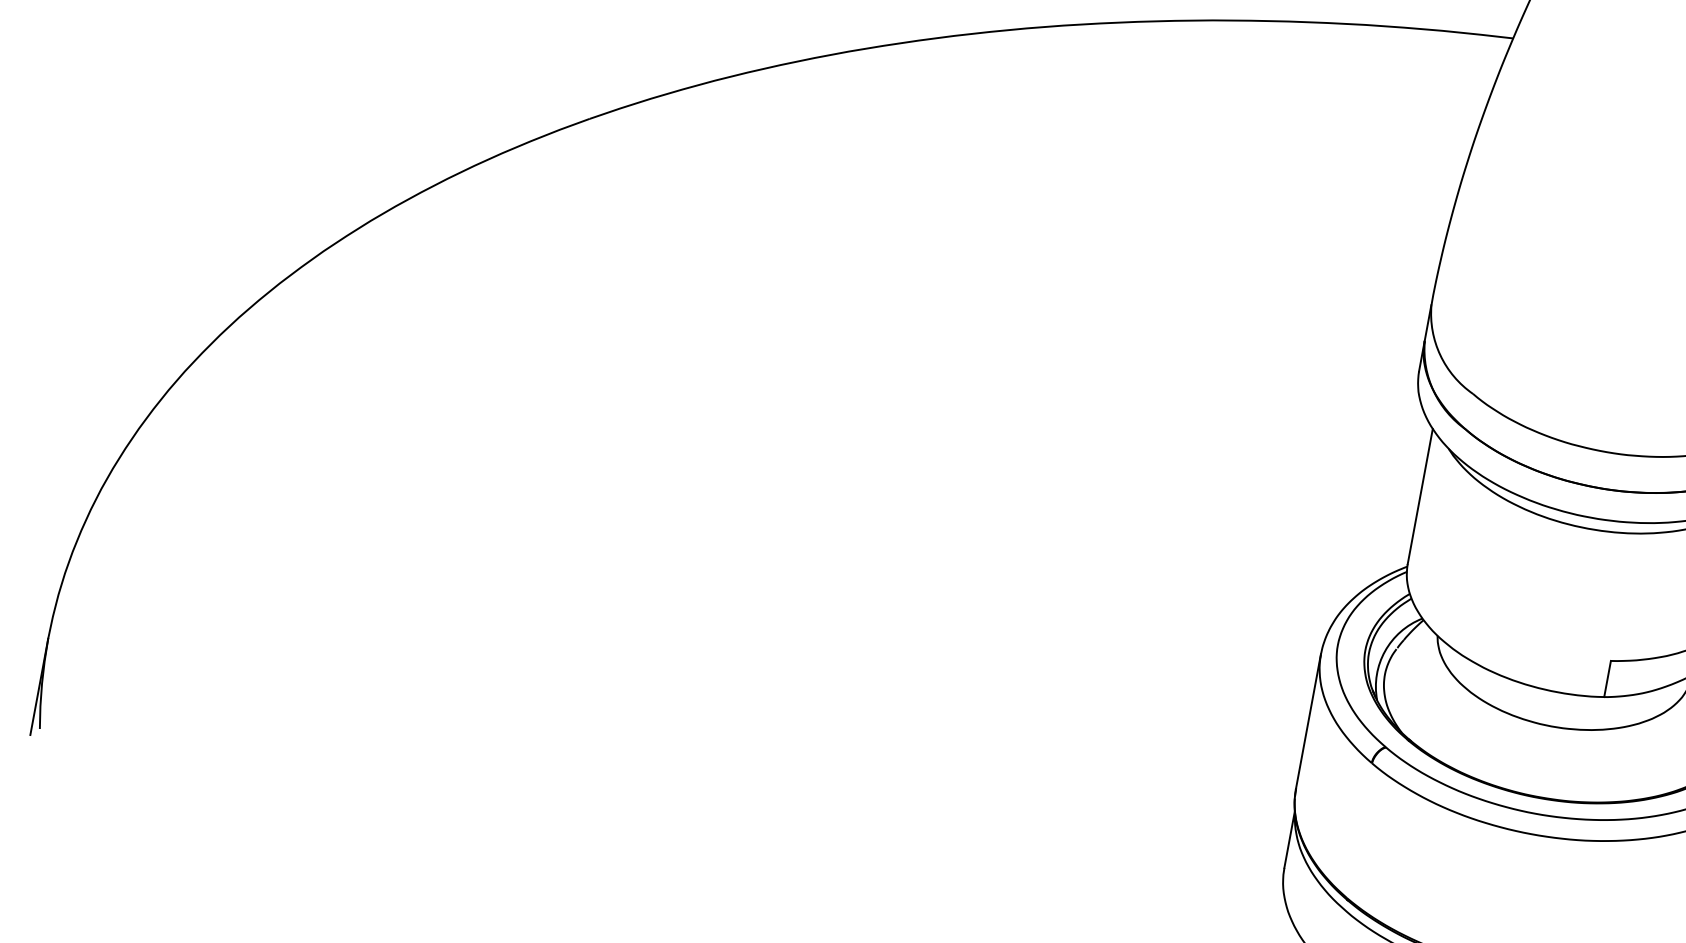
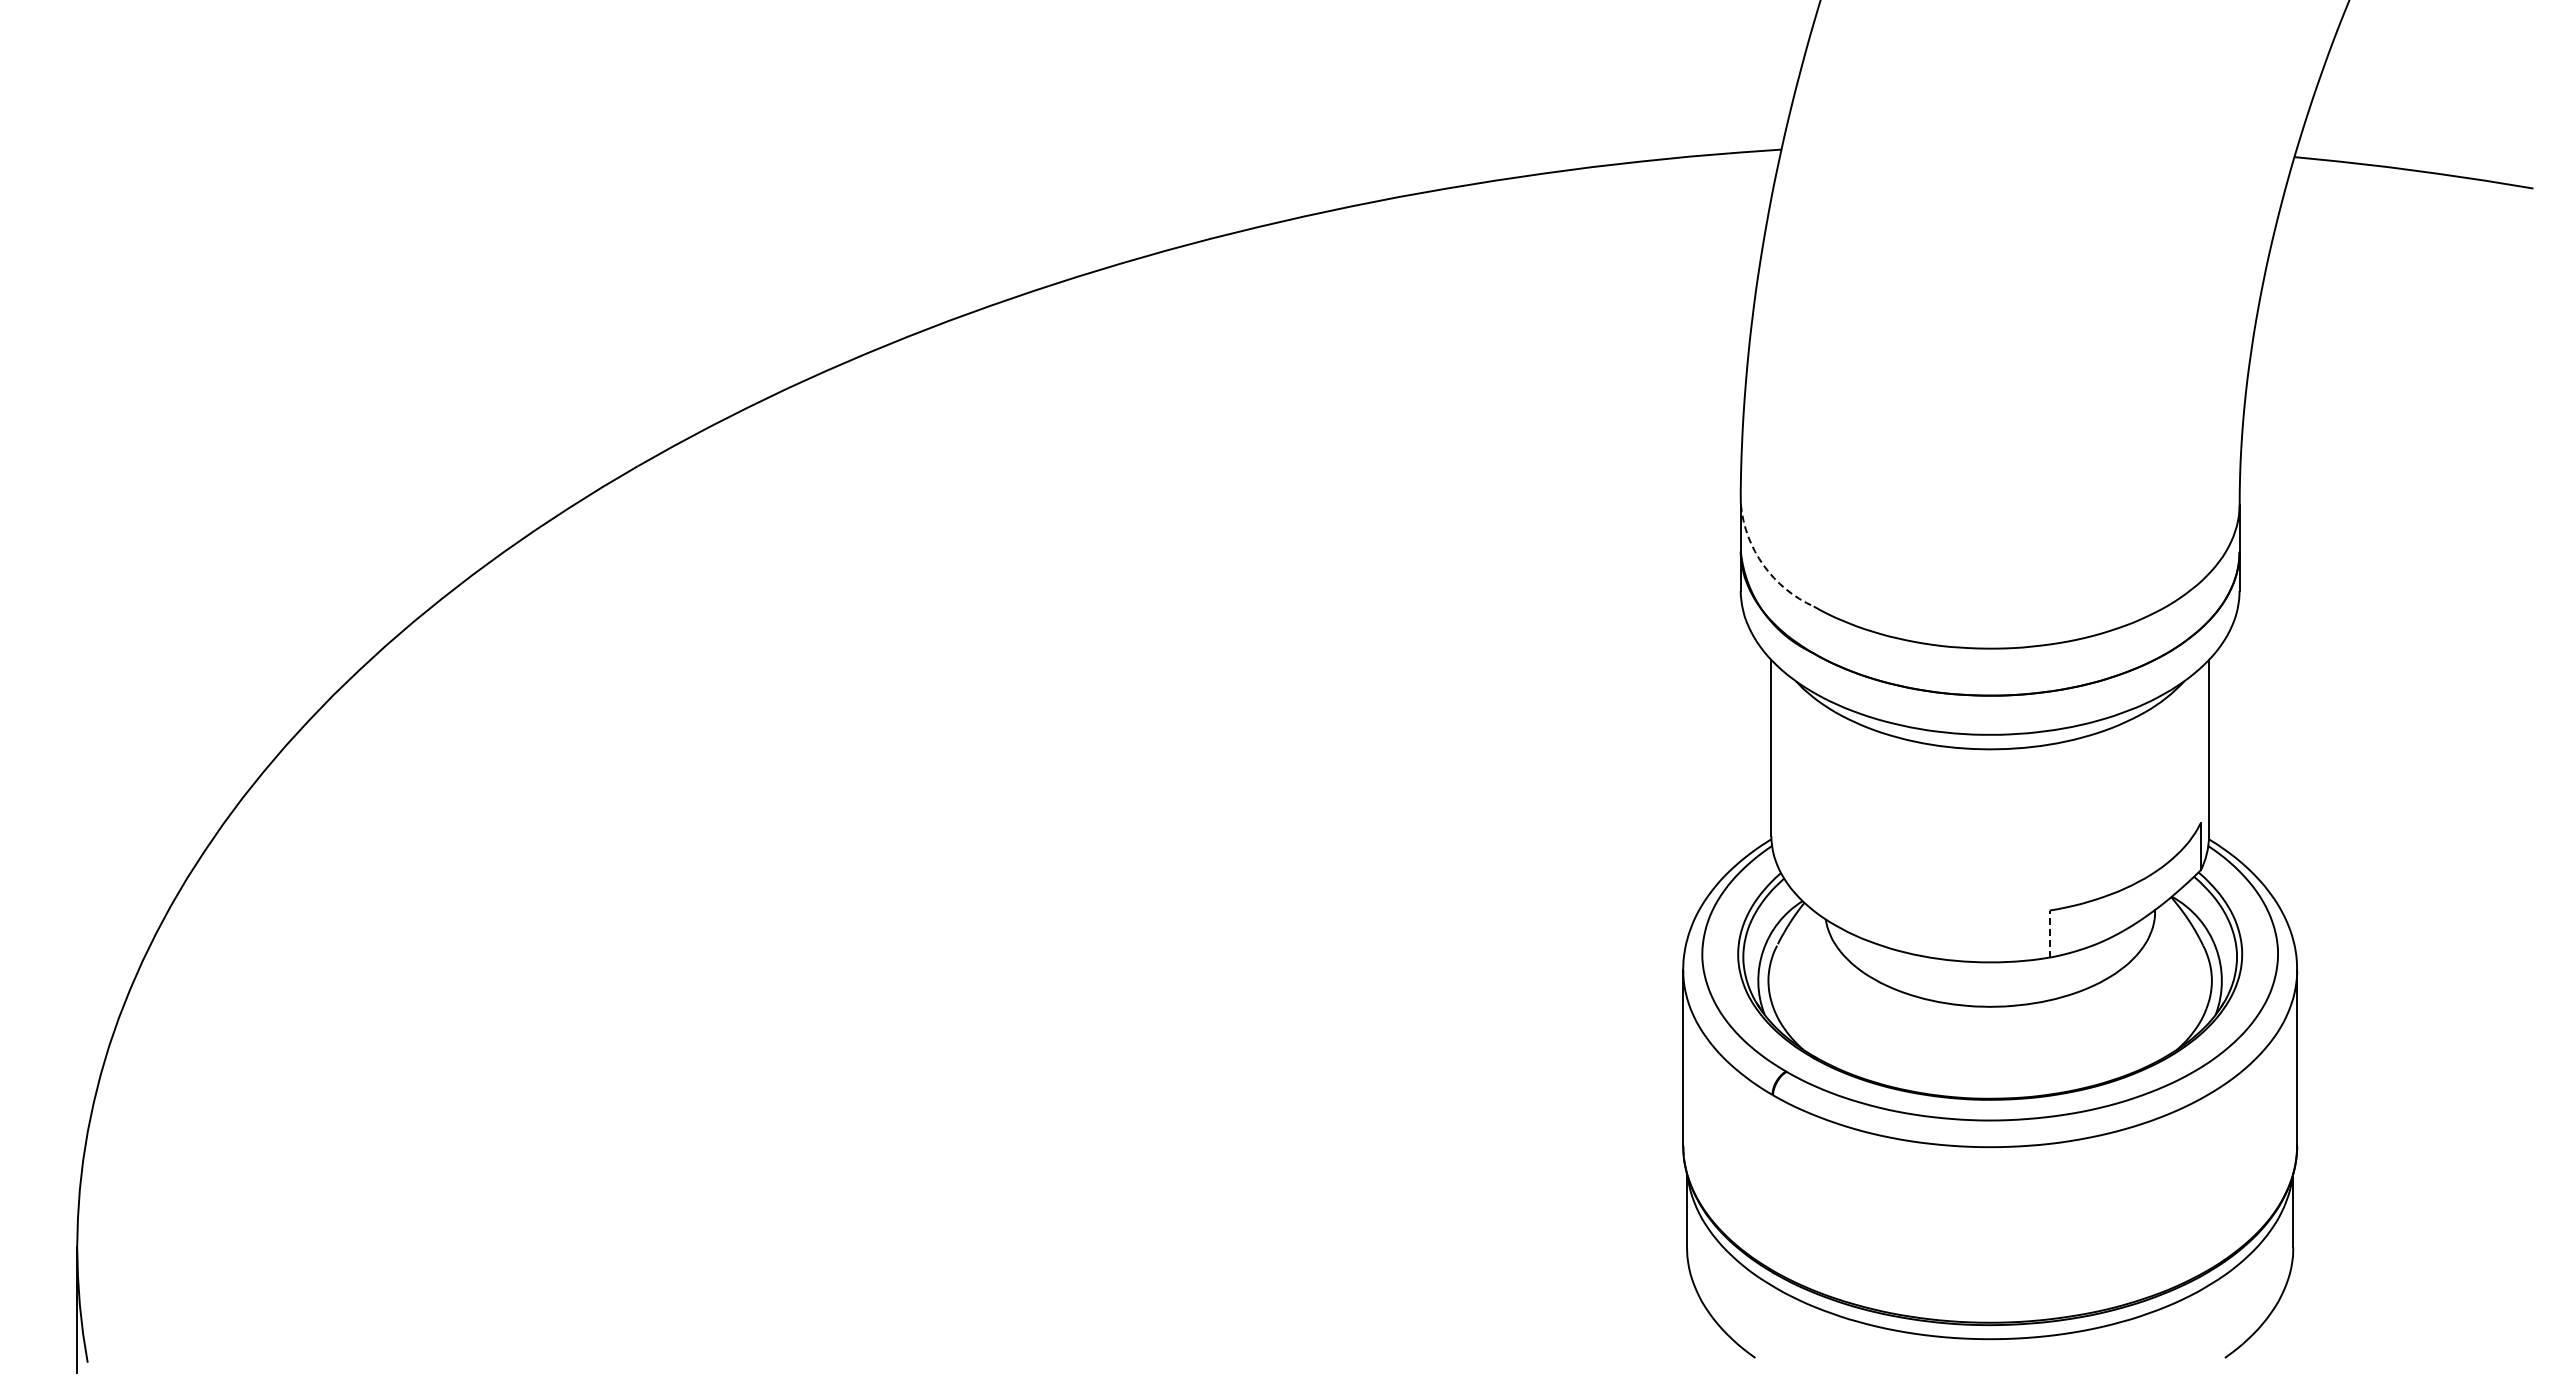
arc: (1440, 355) -> (1763, 565), solid -> dashed
line: (1607, 679) -> (2049, 934), solid -> dashed

